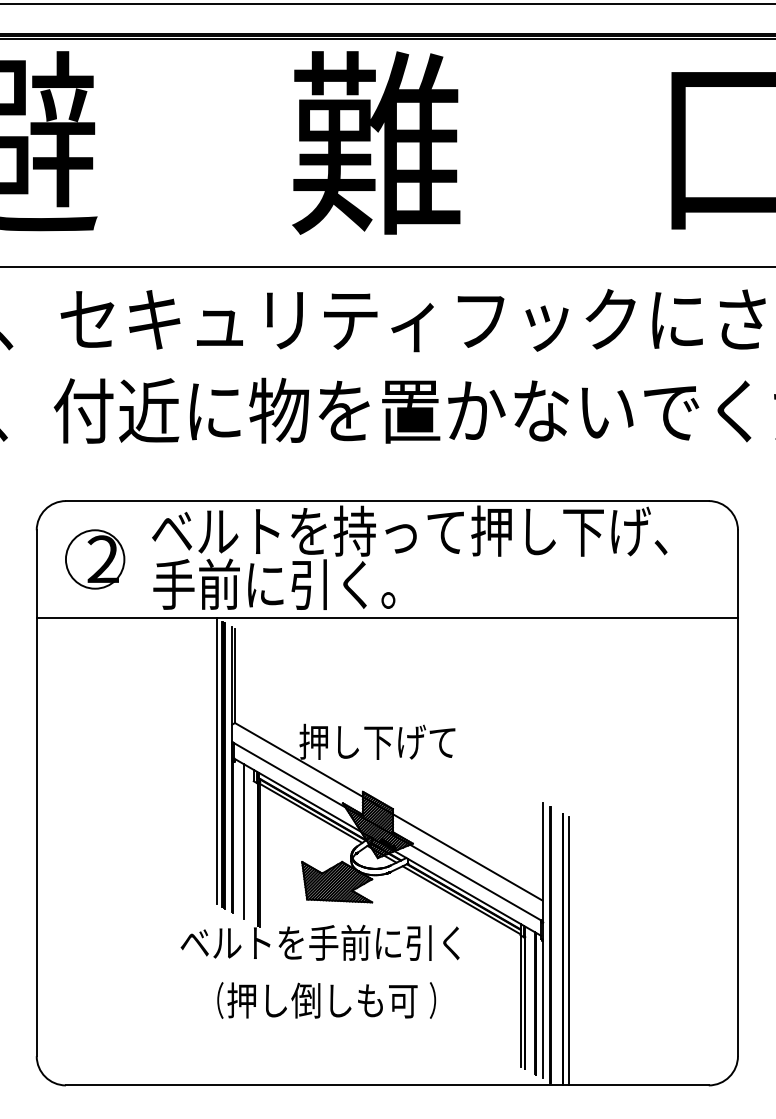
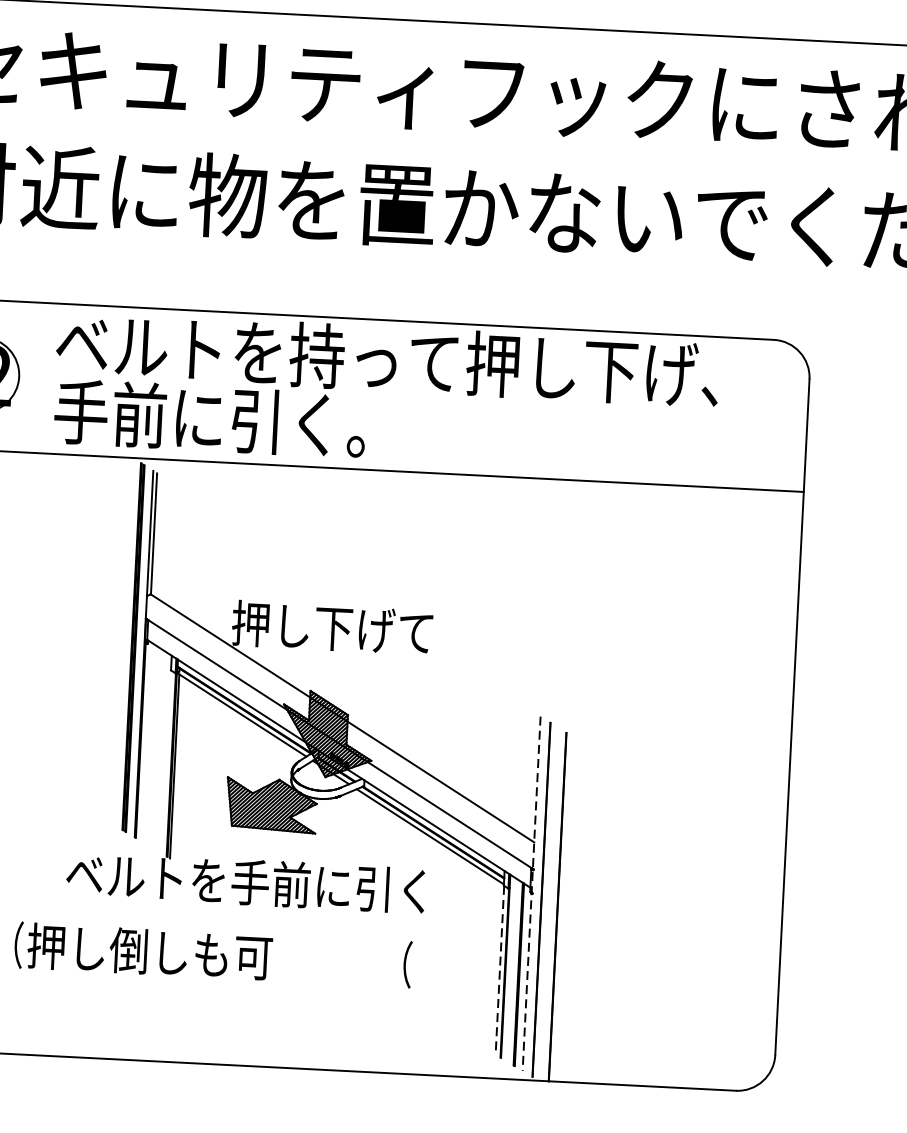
line: (216, 760) -> (124, 641), removed
line: (244, 841) -> (155, 747), removed
line: (542, 940) -> (531, 893), solid -> dashed
line: (568, 951) -> (564, 909), removed
text: (317, 1000) -> (143, 951), moved
text: (440, 1000) -> (396, 964), ） -> （
line: (520, 1001) -> (499, 970), solid -> dashed

